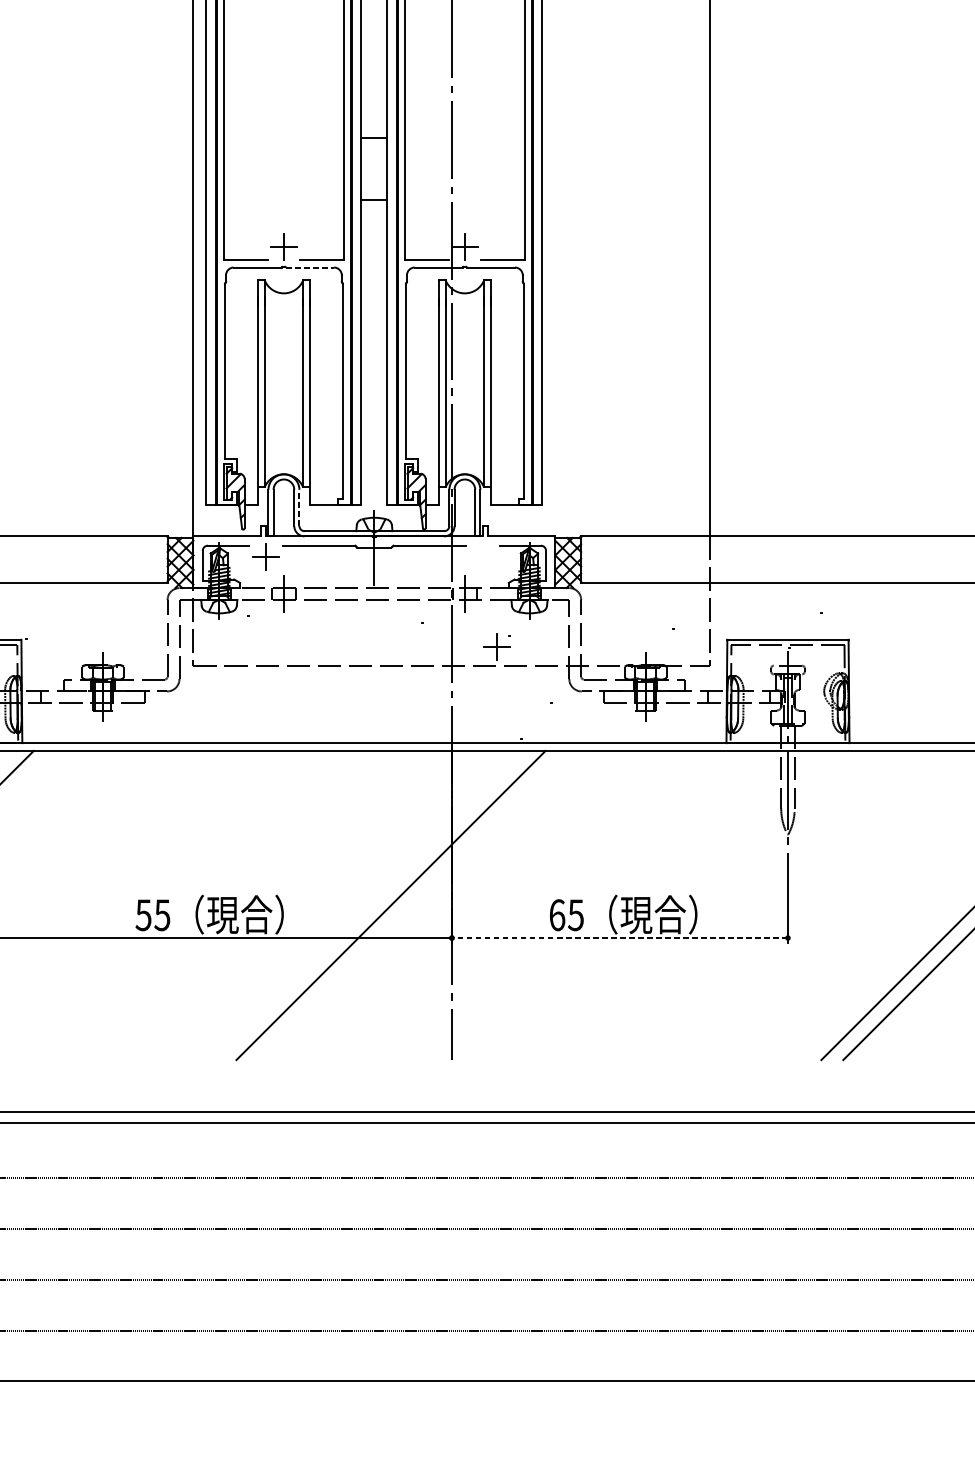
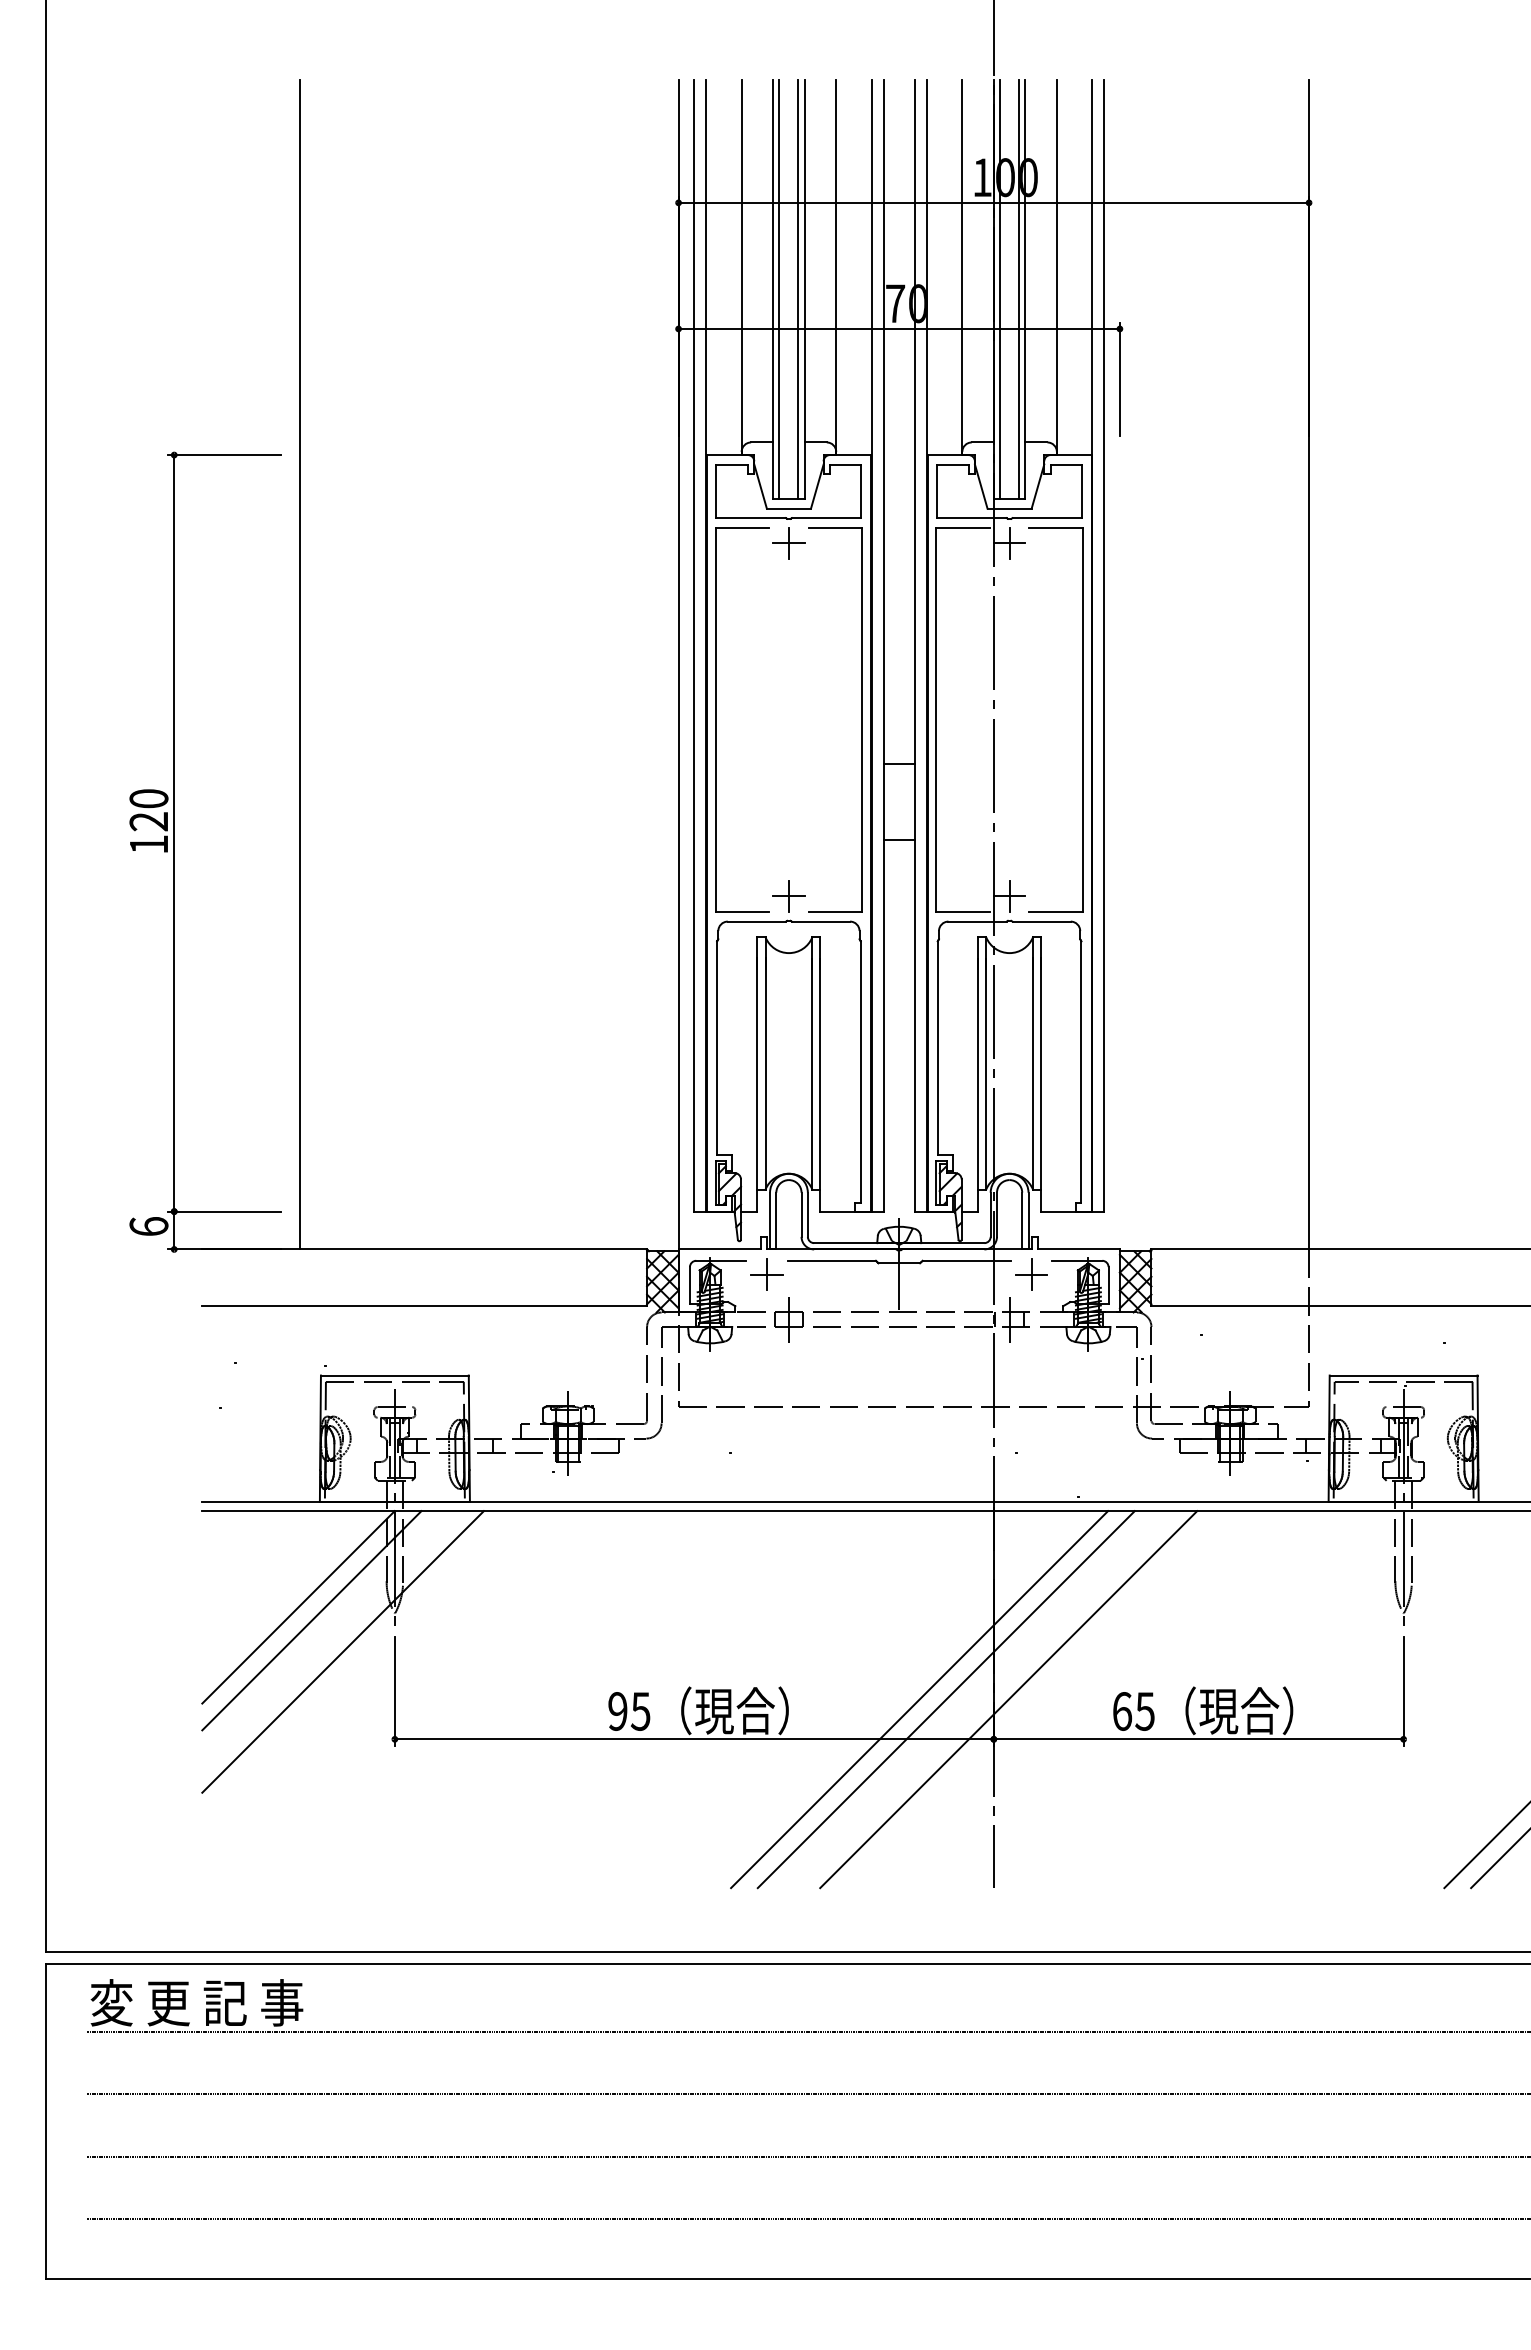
line: (310, 267) -> (821, 921), dashed -> solid
line: (299, 507) -> (807, 1214), dashed -> solid
part: (496, 647) -> (1031, 1274), moved
line: (412, 905) -> (945, 1699), added
line: (463, 905) -> (1008, 1699), added
text: (143, 915) -> (617, 1711), 55 -> 95
line: (619, 938) -> (1198, 1739), dashed -> solid

